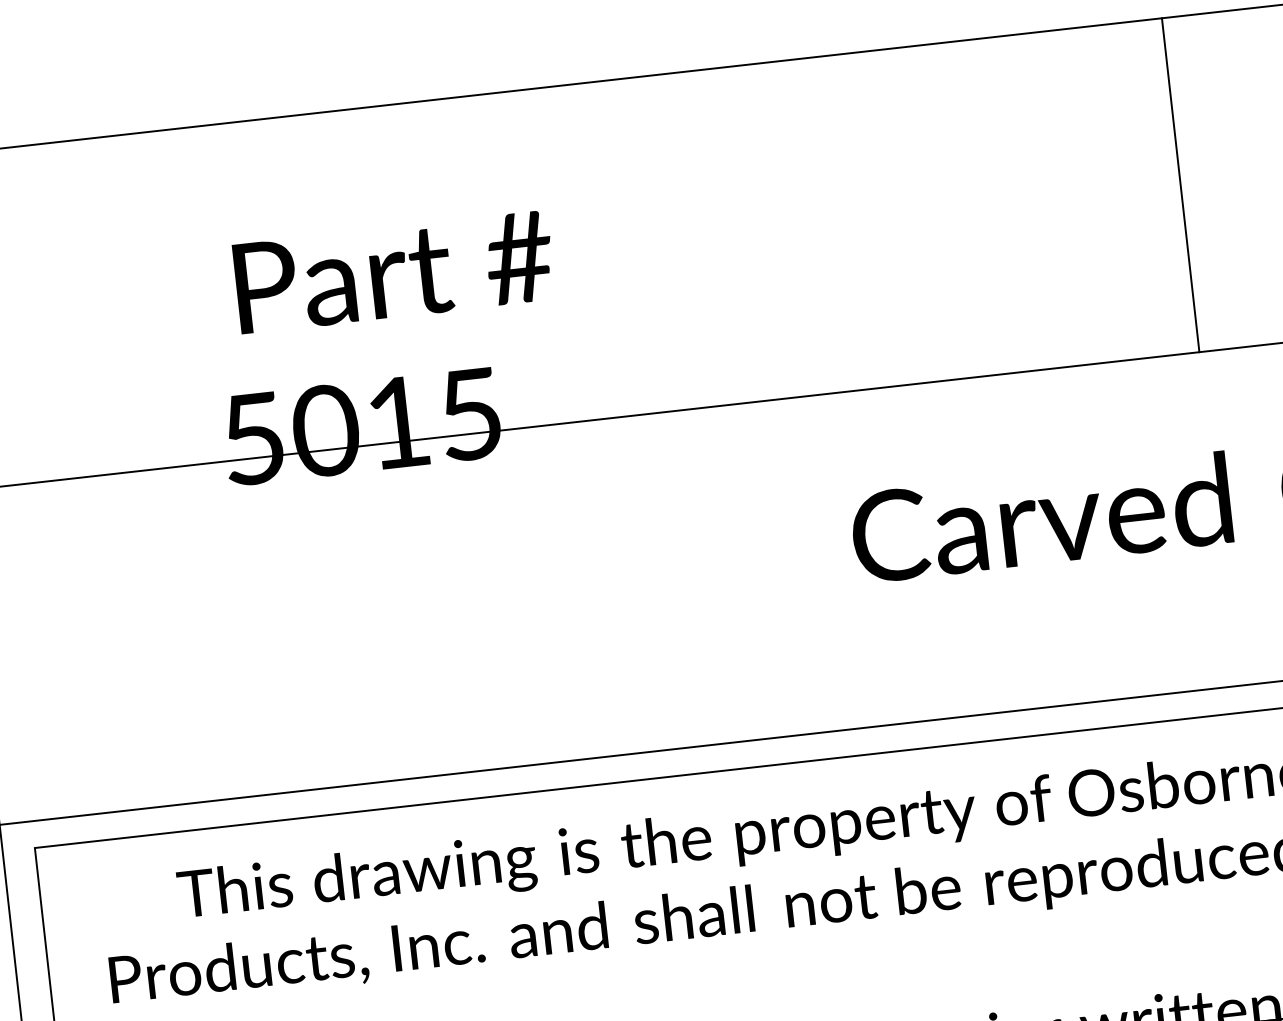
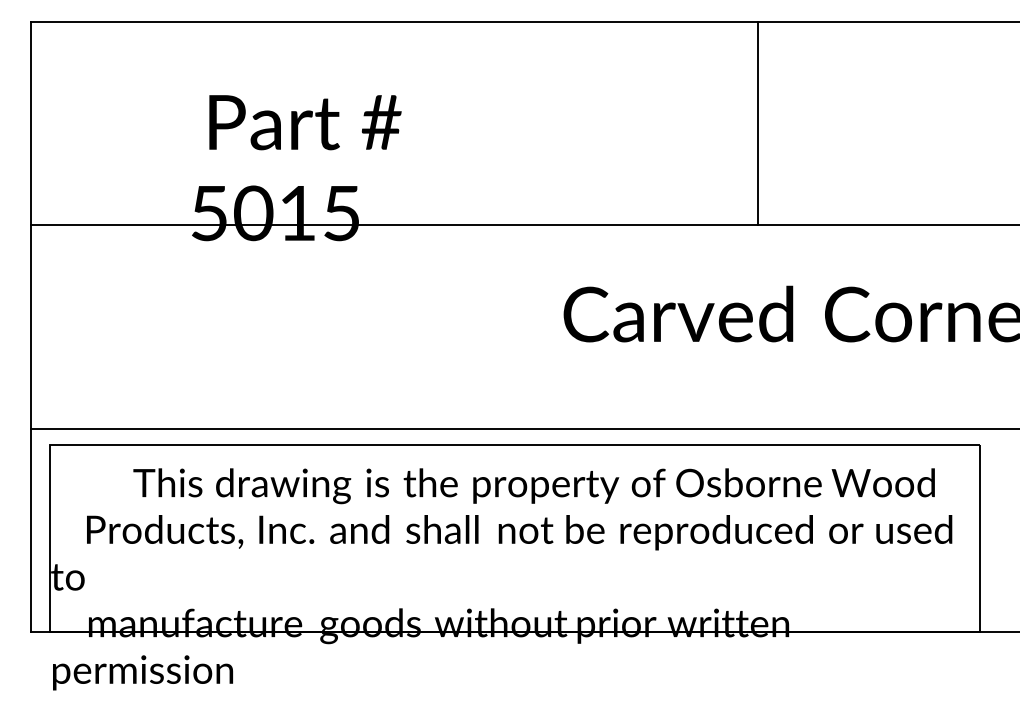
line: (1180, 185) -> (757, 123), moved

